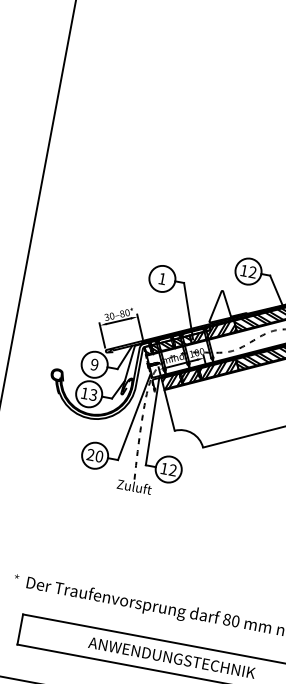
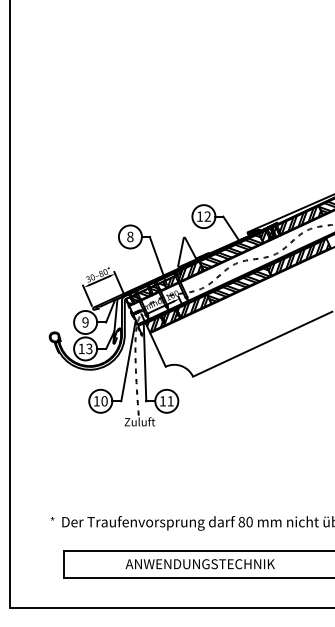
text: (162, 278) -> (130, 236), 1 -> 8
text: (90, 455) -> (96, 401), 20 -> 10
text: (172, 470) -> (170, 401), 12 -> 11

